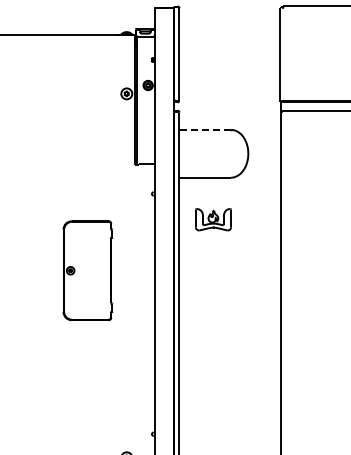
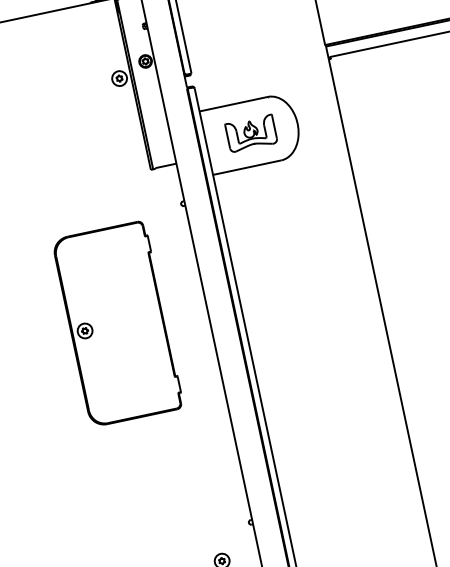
line: (205, 129) -> (234, 103), dashed -> solid
part: (213, 219) -> (251, 133), moved
part: (87, 270) -> (117, 323), size x1.43

